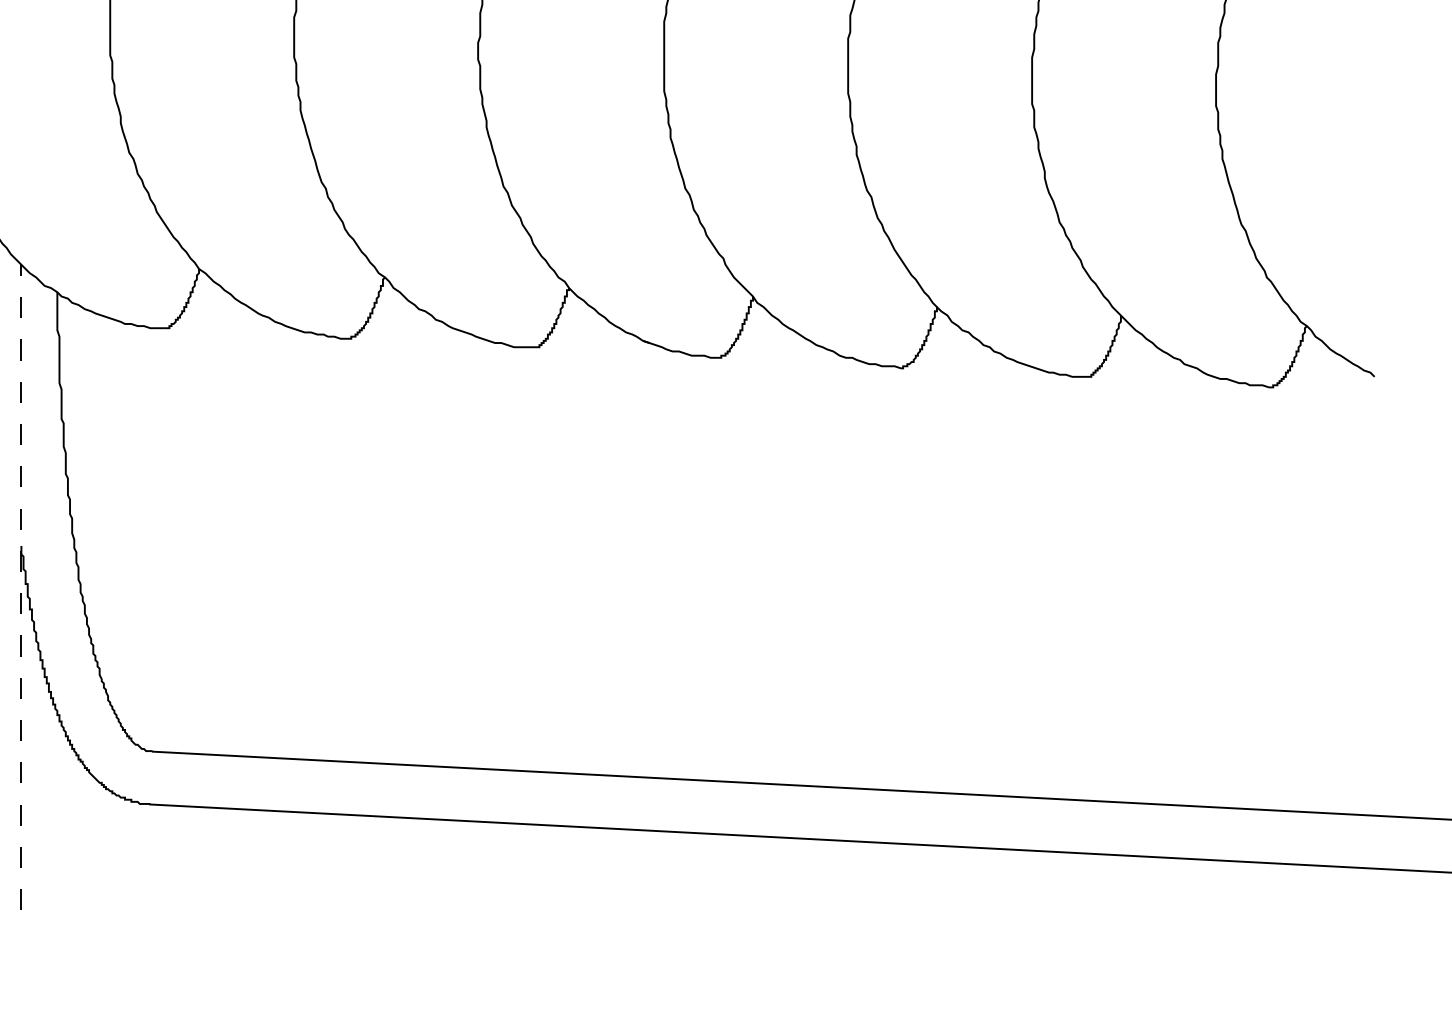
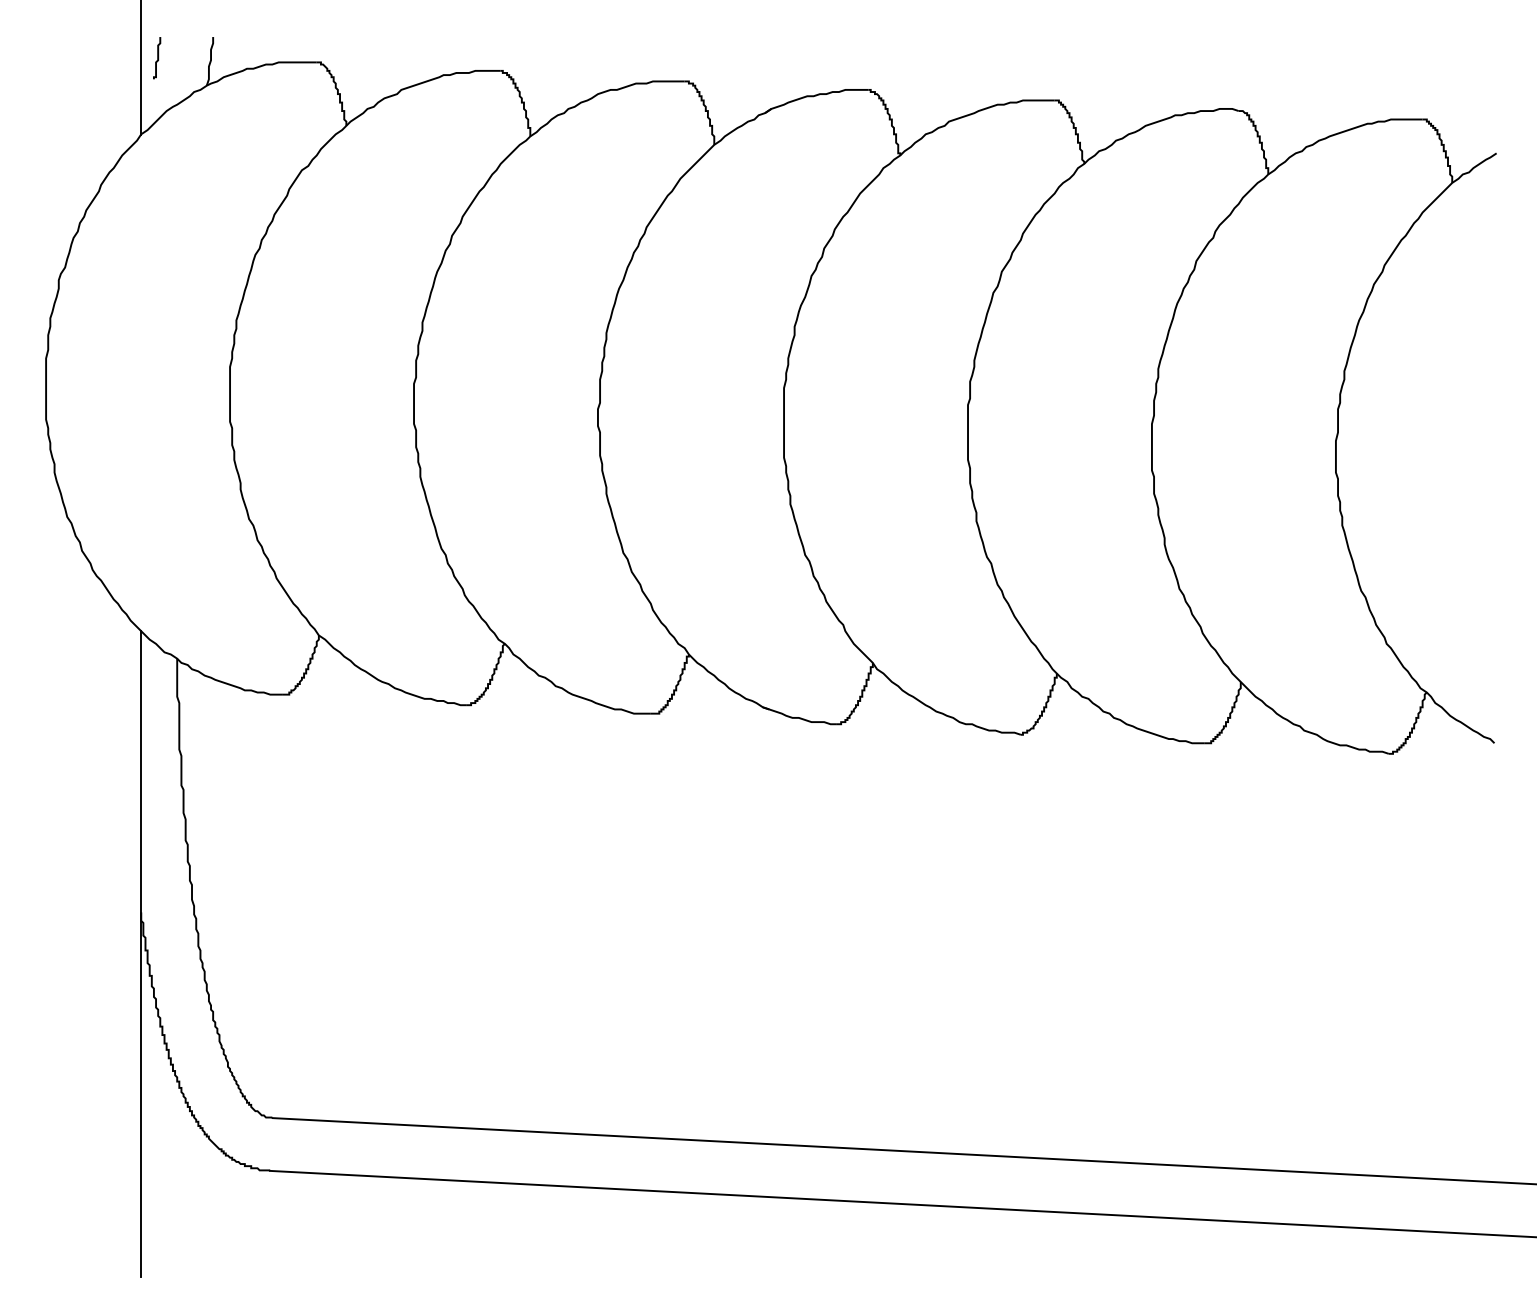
line: (21, 587) -> (141, 953), dashed -> solid

